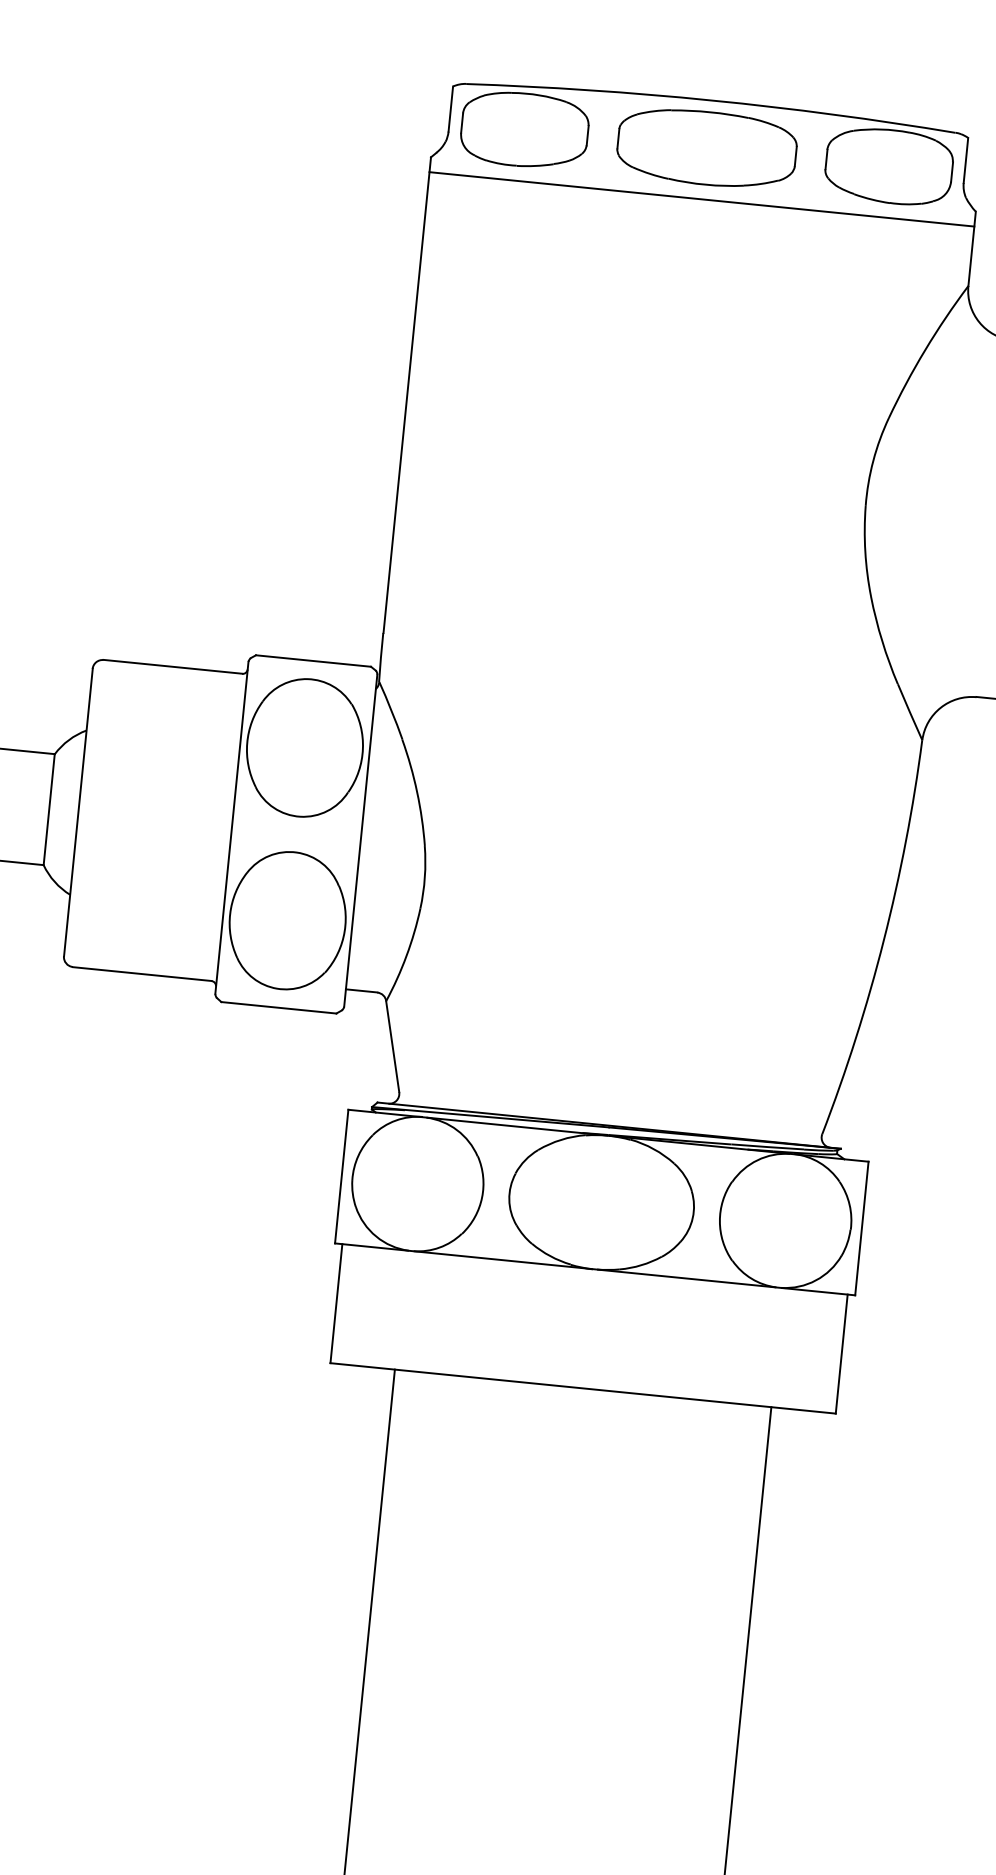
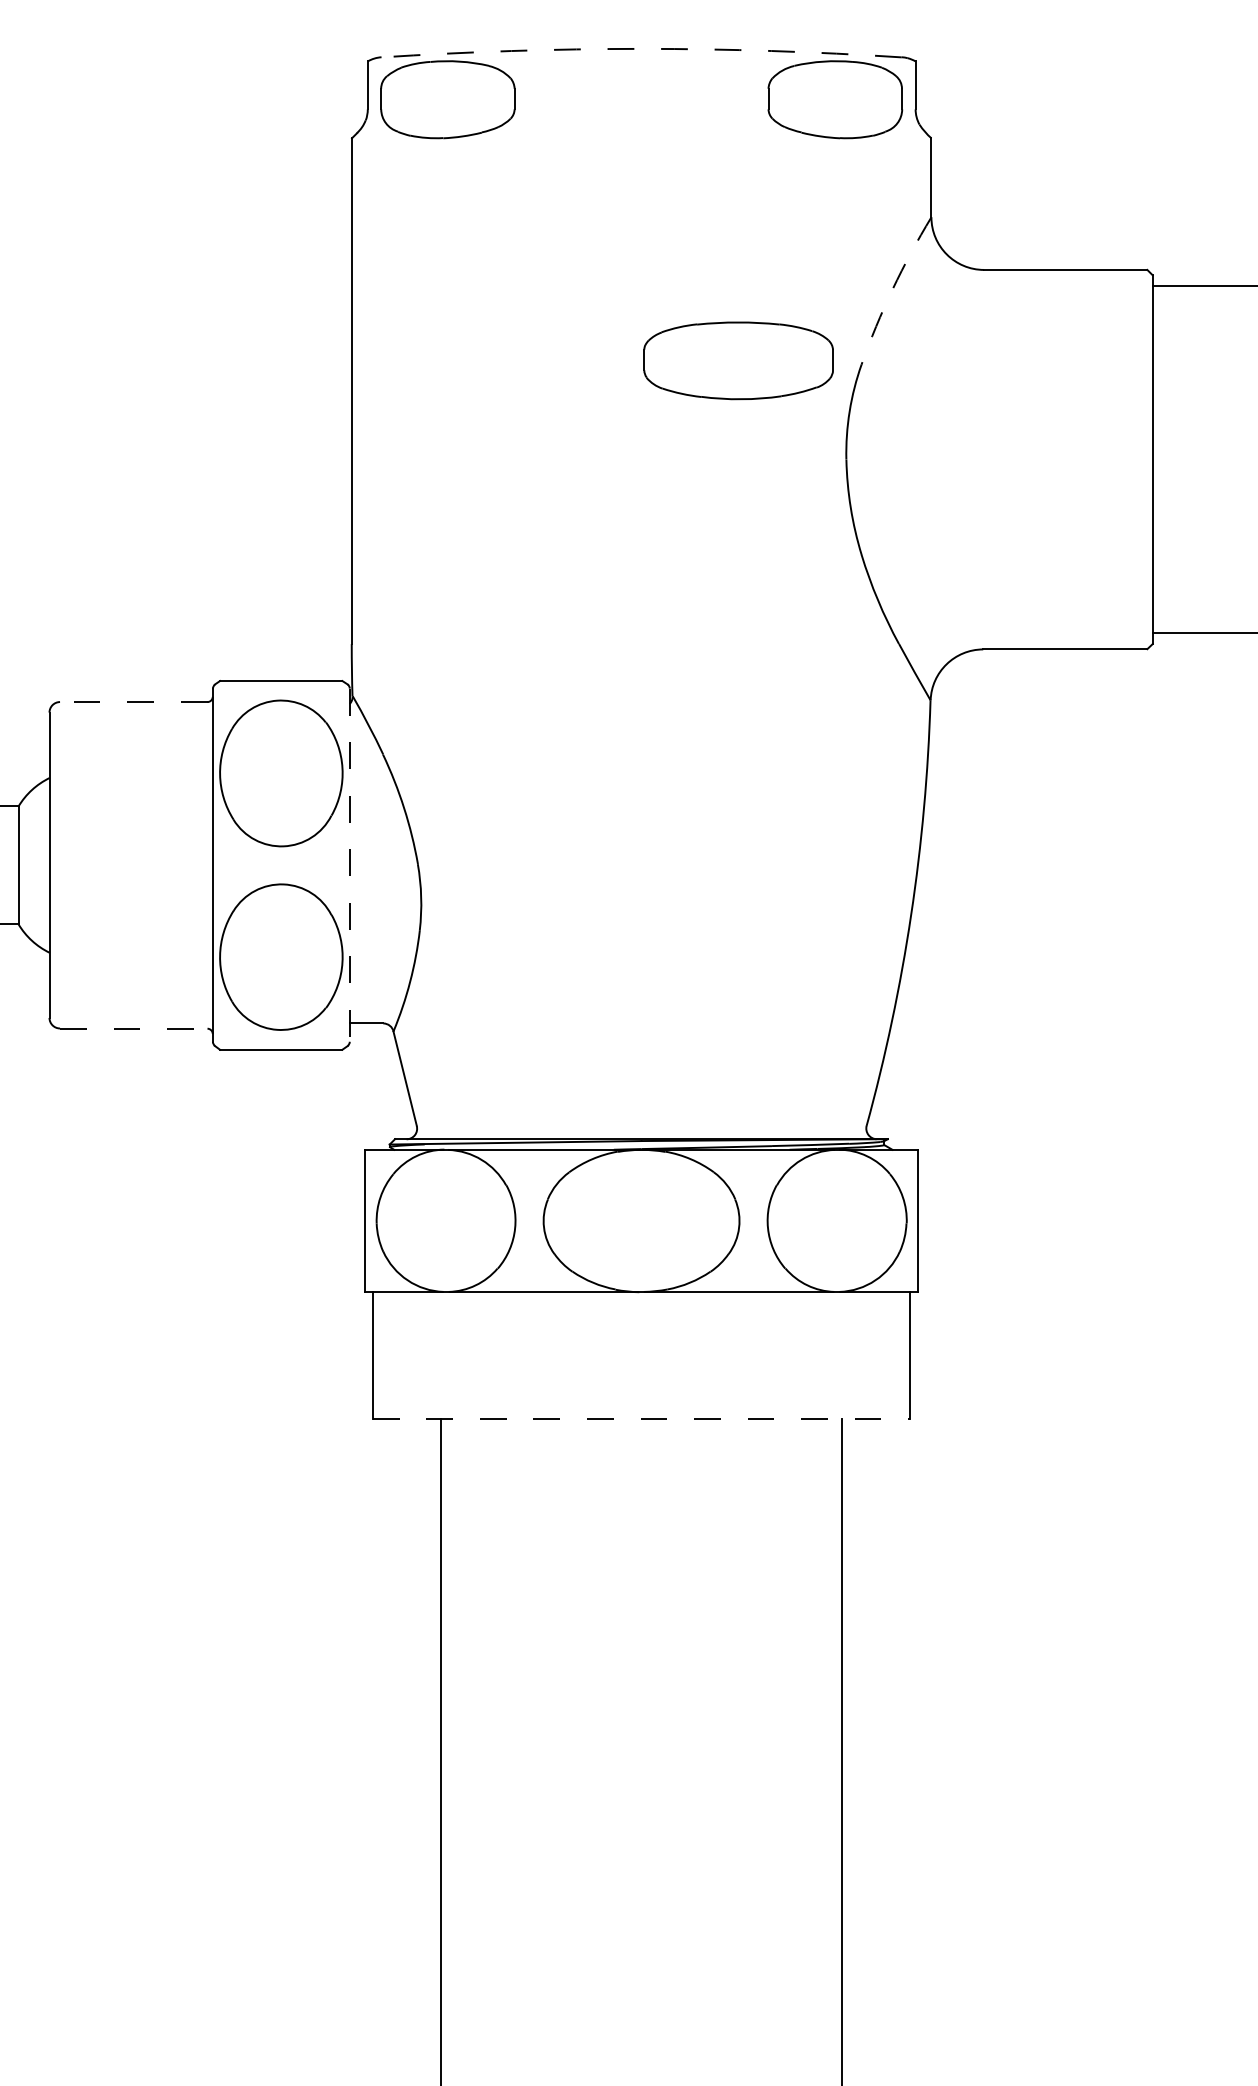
arc: (711, 100) -> (641, 48), solid -> dashed
part: (706, 148) -> (738, 360), moved
line: (701, 199) -> (641, 154), removed
arc: (925, 350) -> (892, 289), solid -> dashed
line: (172, 666) -> (133, 701), solid -> dashed
line: (360, 840) -> (349, 865), solid -> dashed
line: (141, 973) -> (133, 1028), solid -> dashed
line: (583, 1388) -> (641, 1418), solid -> dashed

